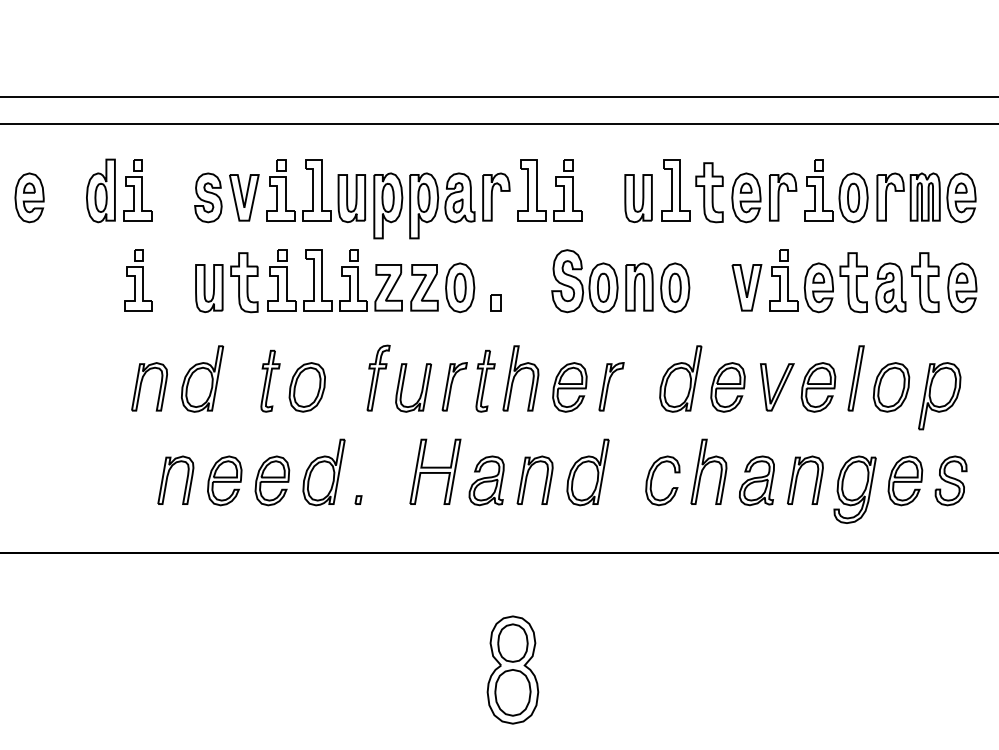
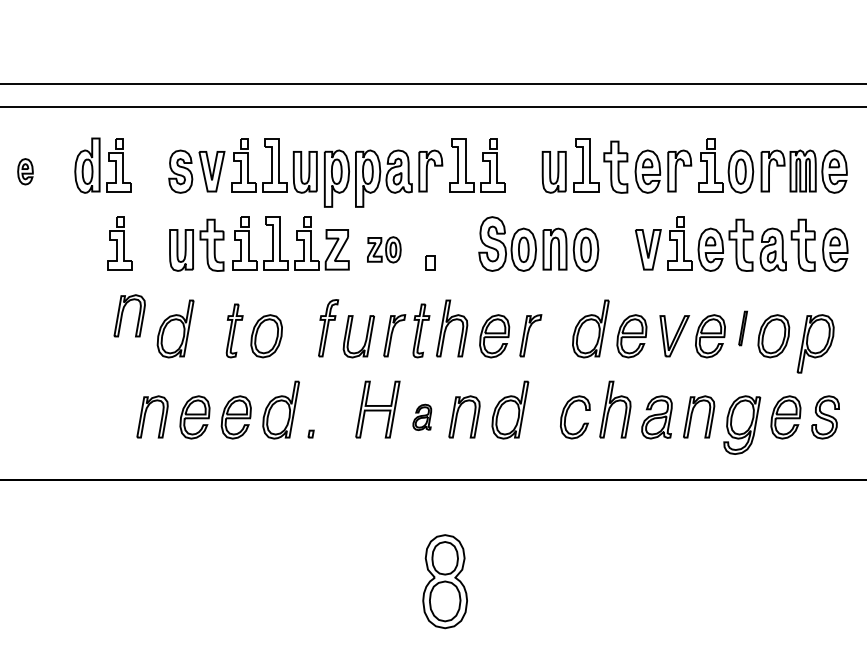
part: (29, 197) -> (25, 171), size x0.6
part: (442, 287) -> (384, 249), size x0.6
part: (855, 378) -> (742, 328), size x0.6
part: (141, 386) -> (122, 315), moved
part: (486, 480) -> (422, 417), size x0.6

